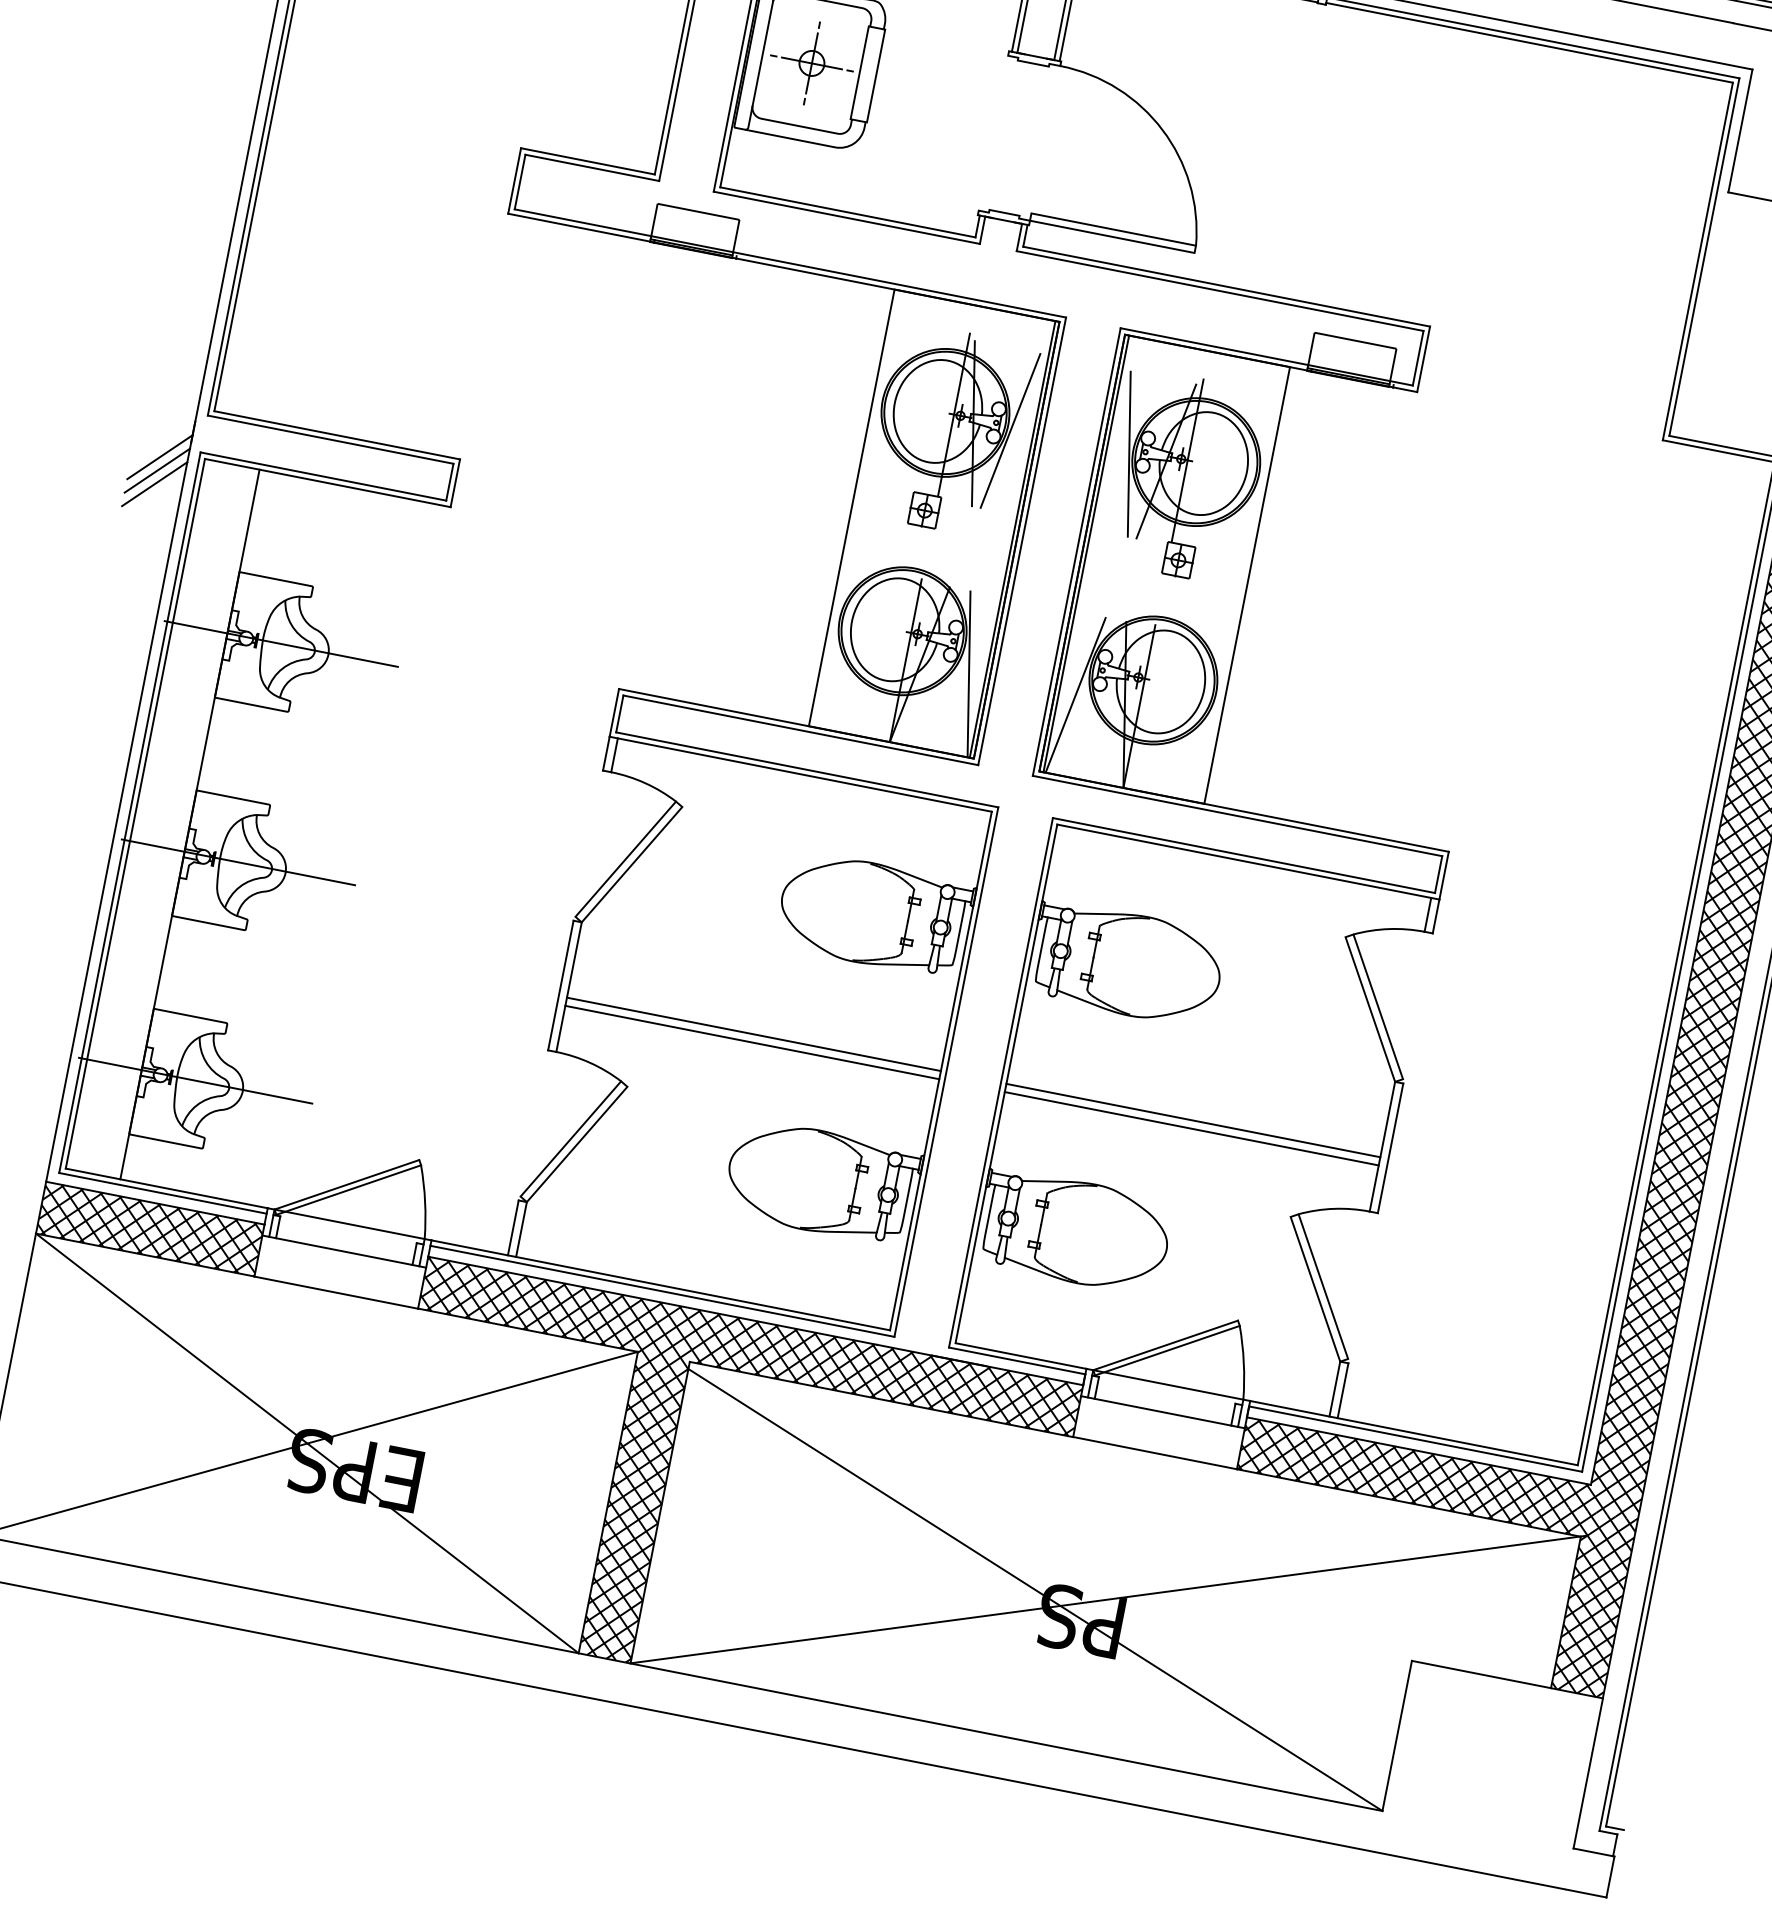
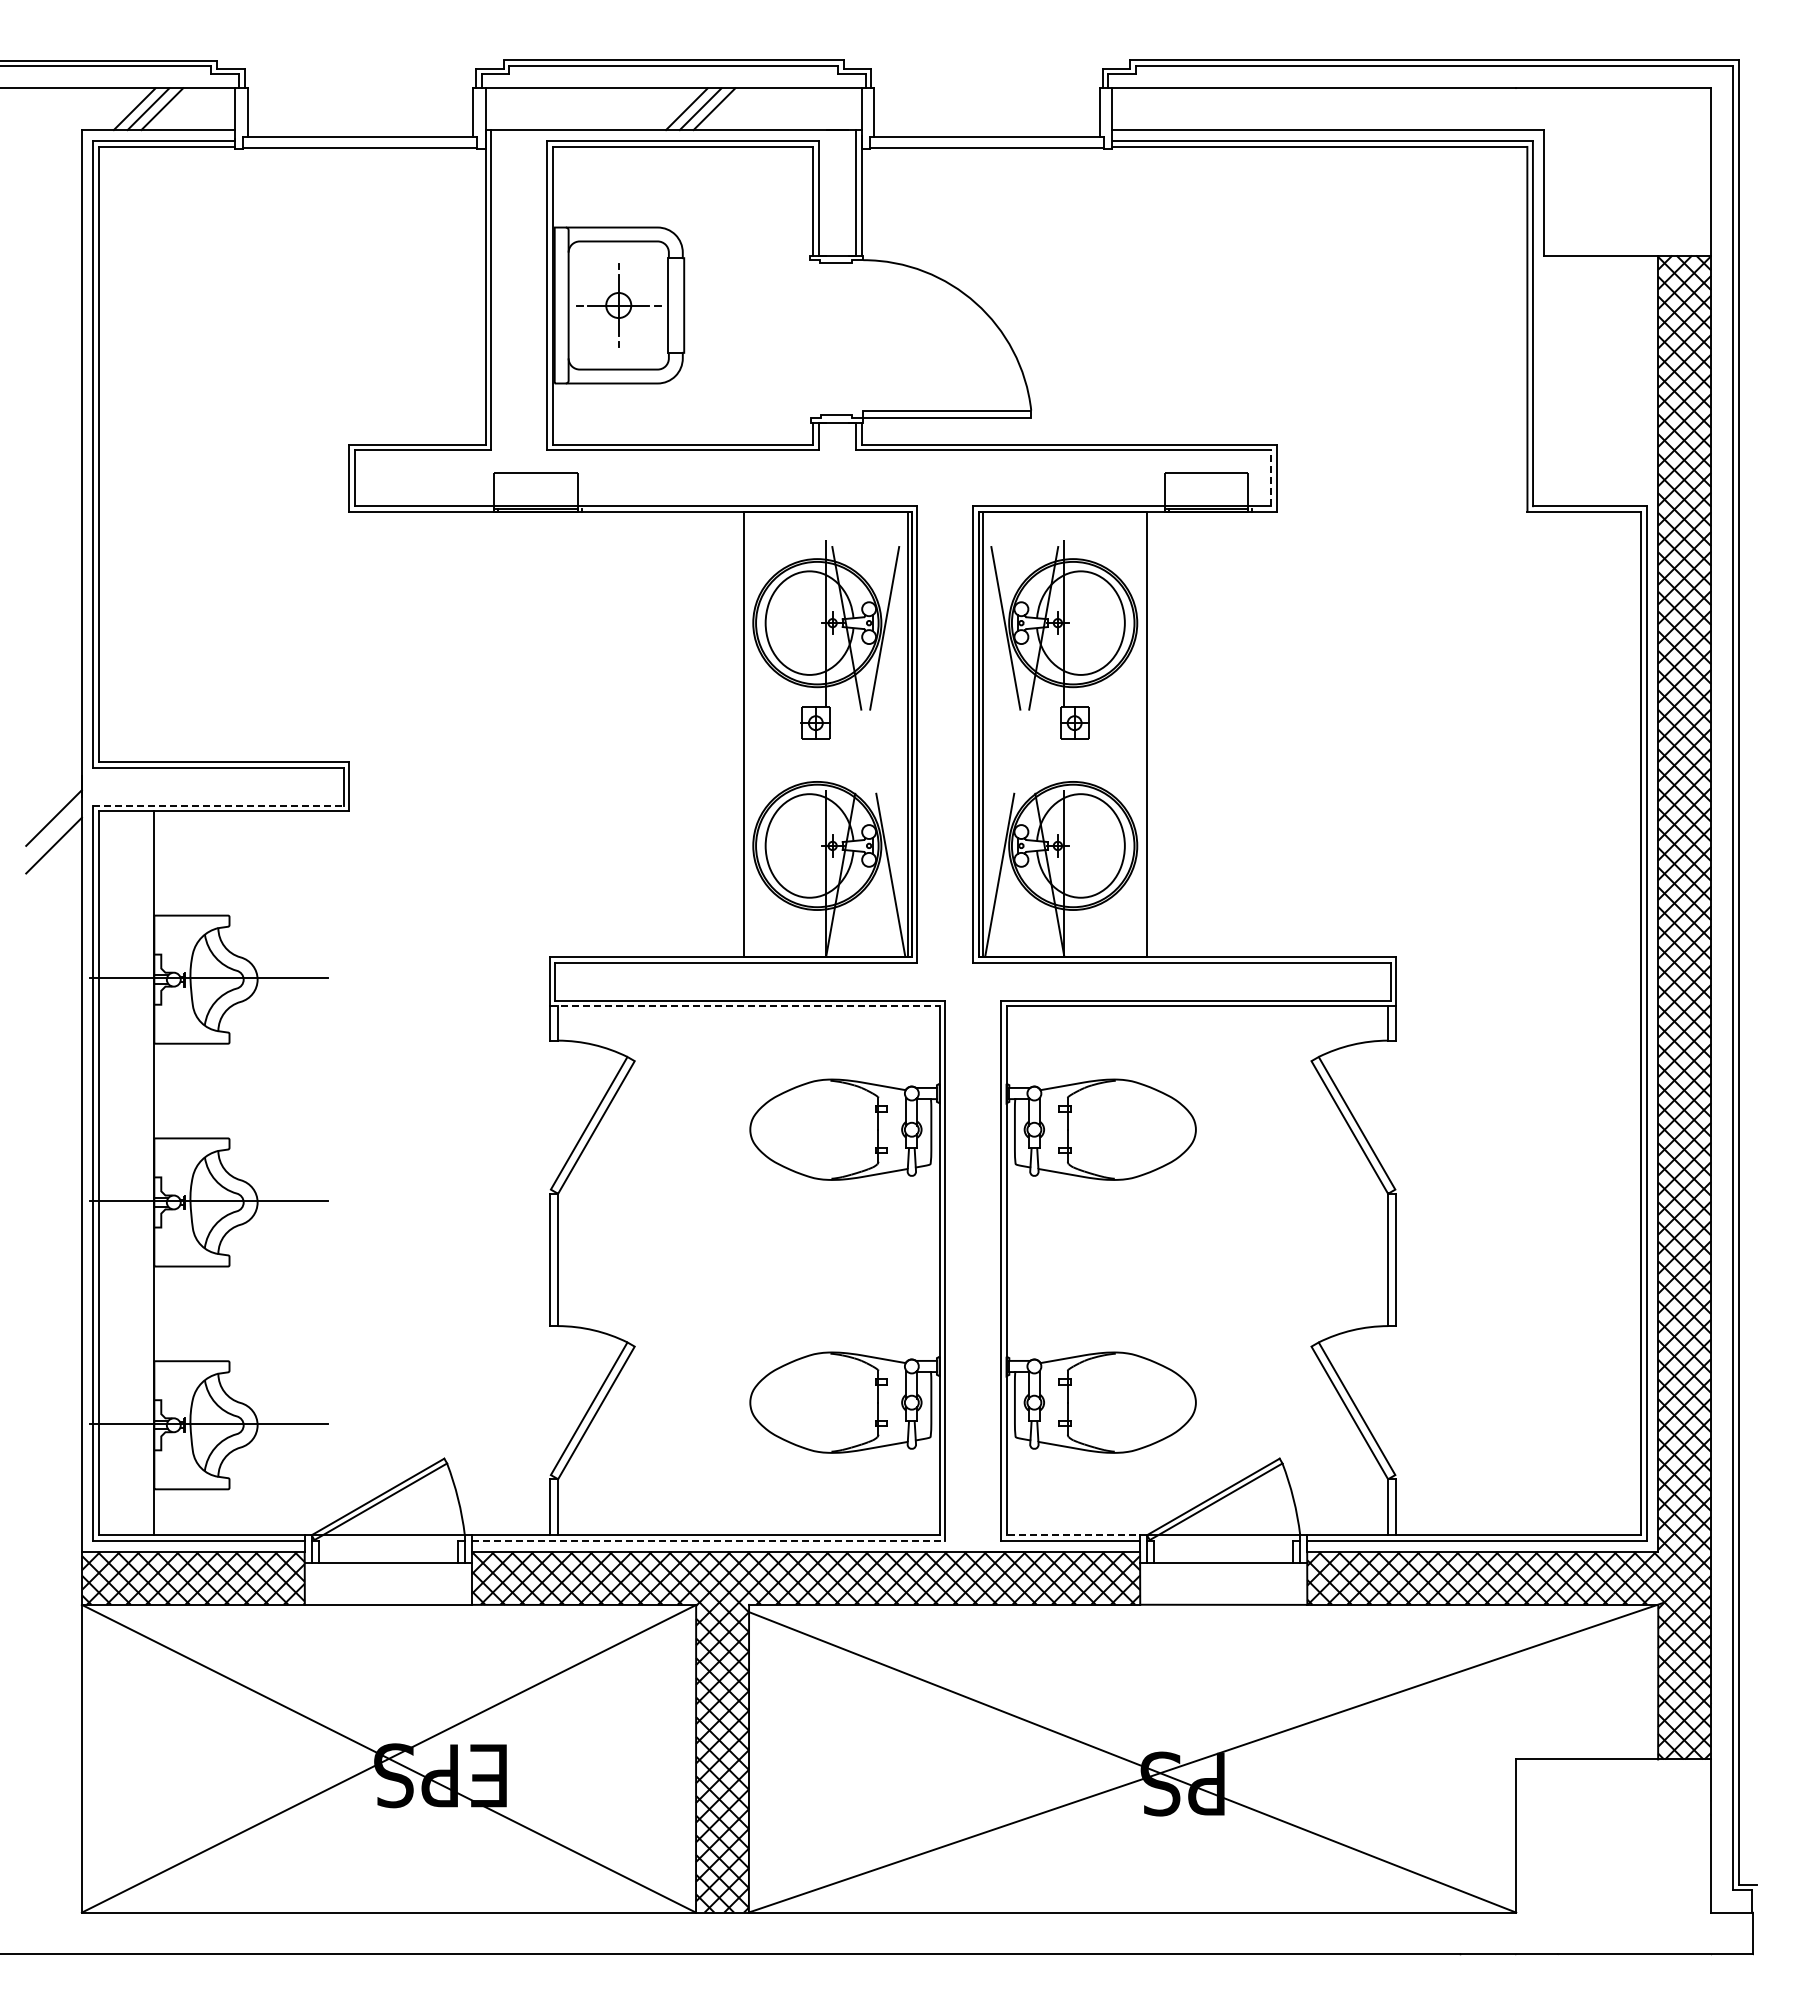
line: (1418, 358) -> (1271, 478), solid -> dashed
line: (156, 470) -> (53, 831), removed
line: (323, 476) -> (218, 805), solid -> dashed
line: (800, 774) -> (744, 1006), solid -> dashed
line: (753, 1034) -> (748, 1270), removed
line: (751, 1042) -> (748, 1279), removed
line: (1193, 1120) -> (1197, 1270), removed
line: (1191, 1129) -> (1197, 1279), removed
line: (662, 1291) -> (708, 1540), solid -> dashed
line: (1022, 1356) -> (1074, 1535), solid -> dashed

